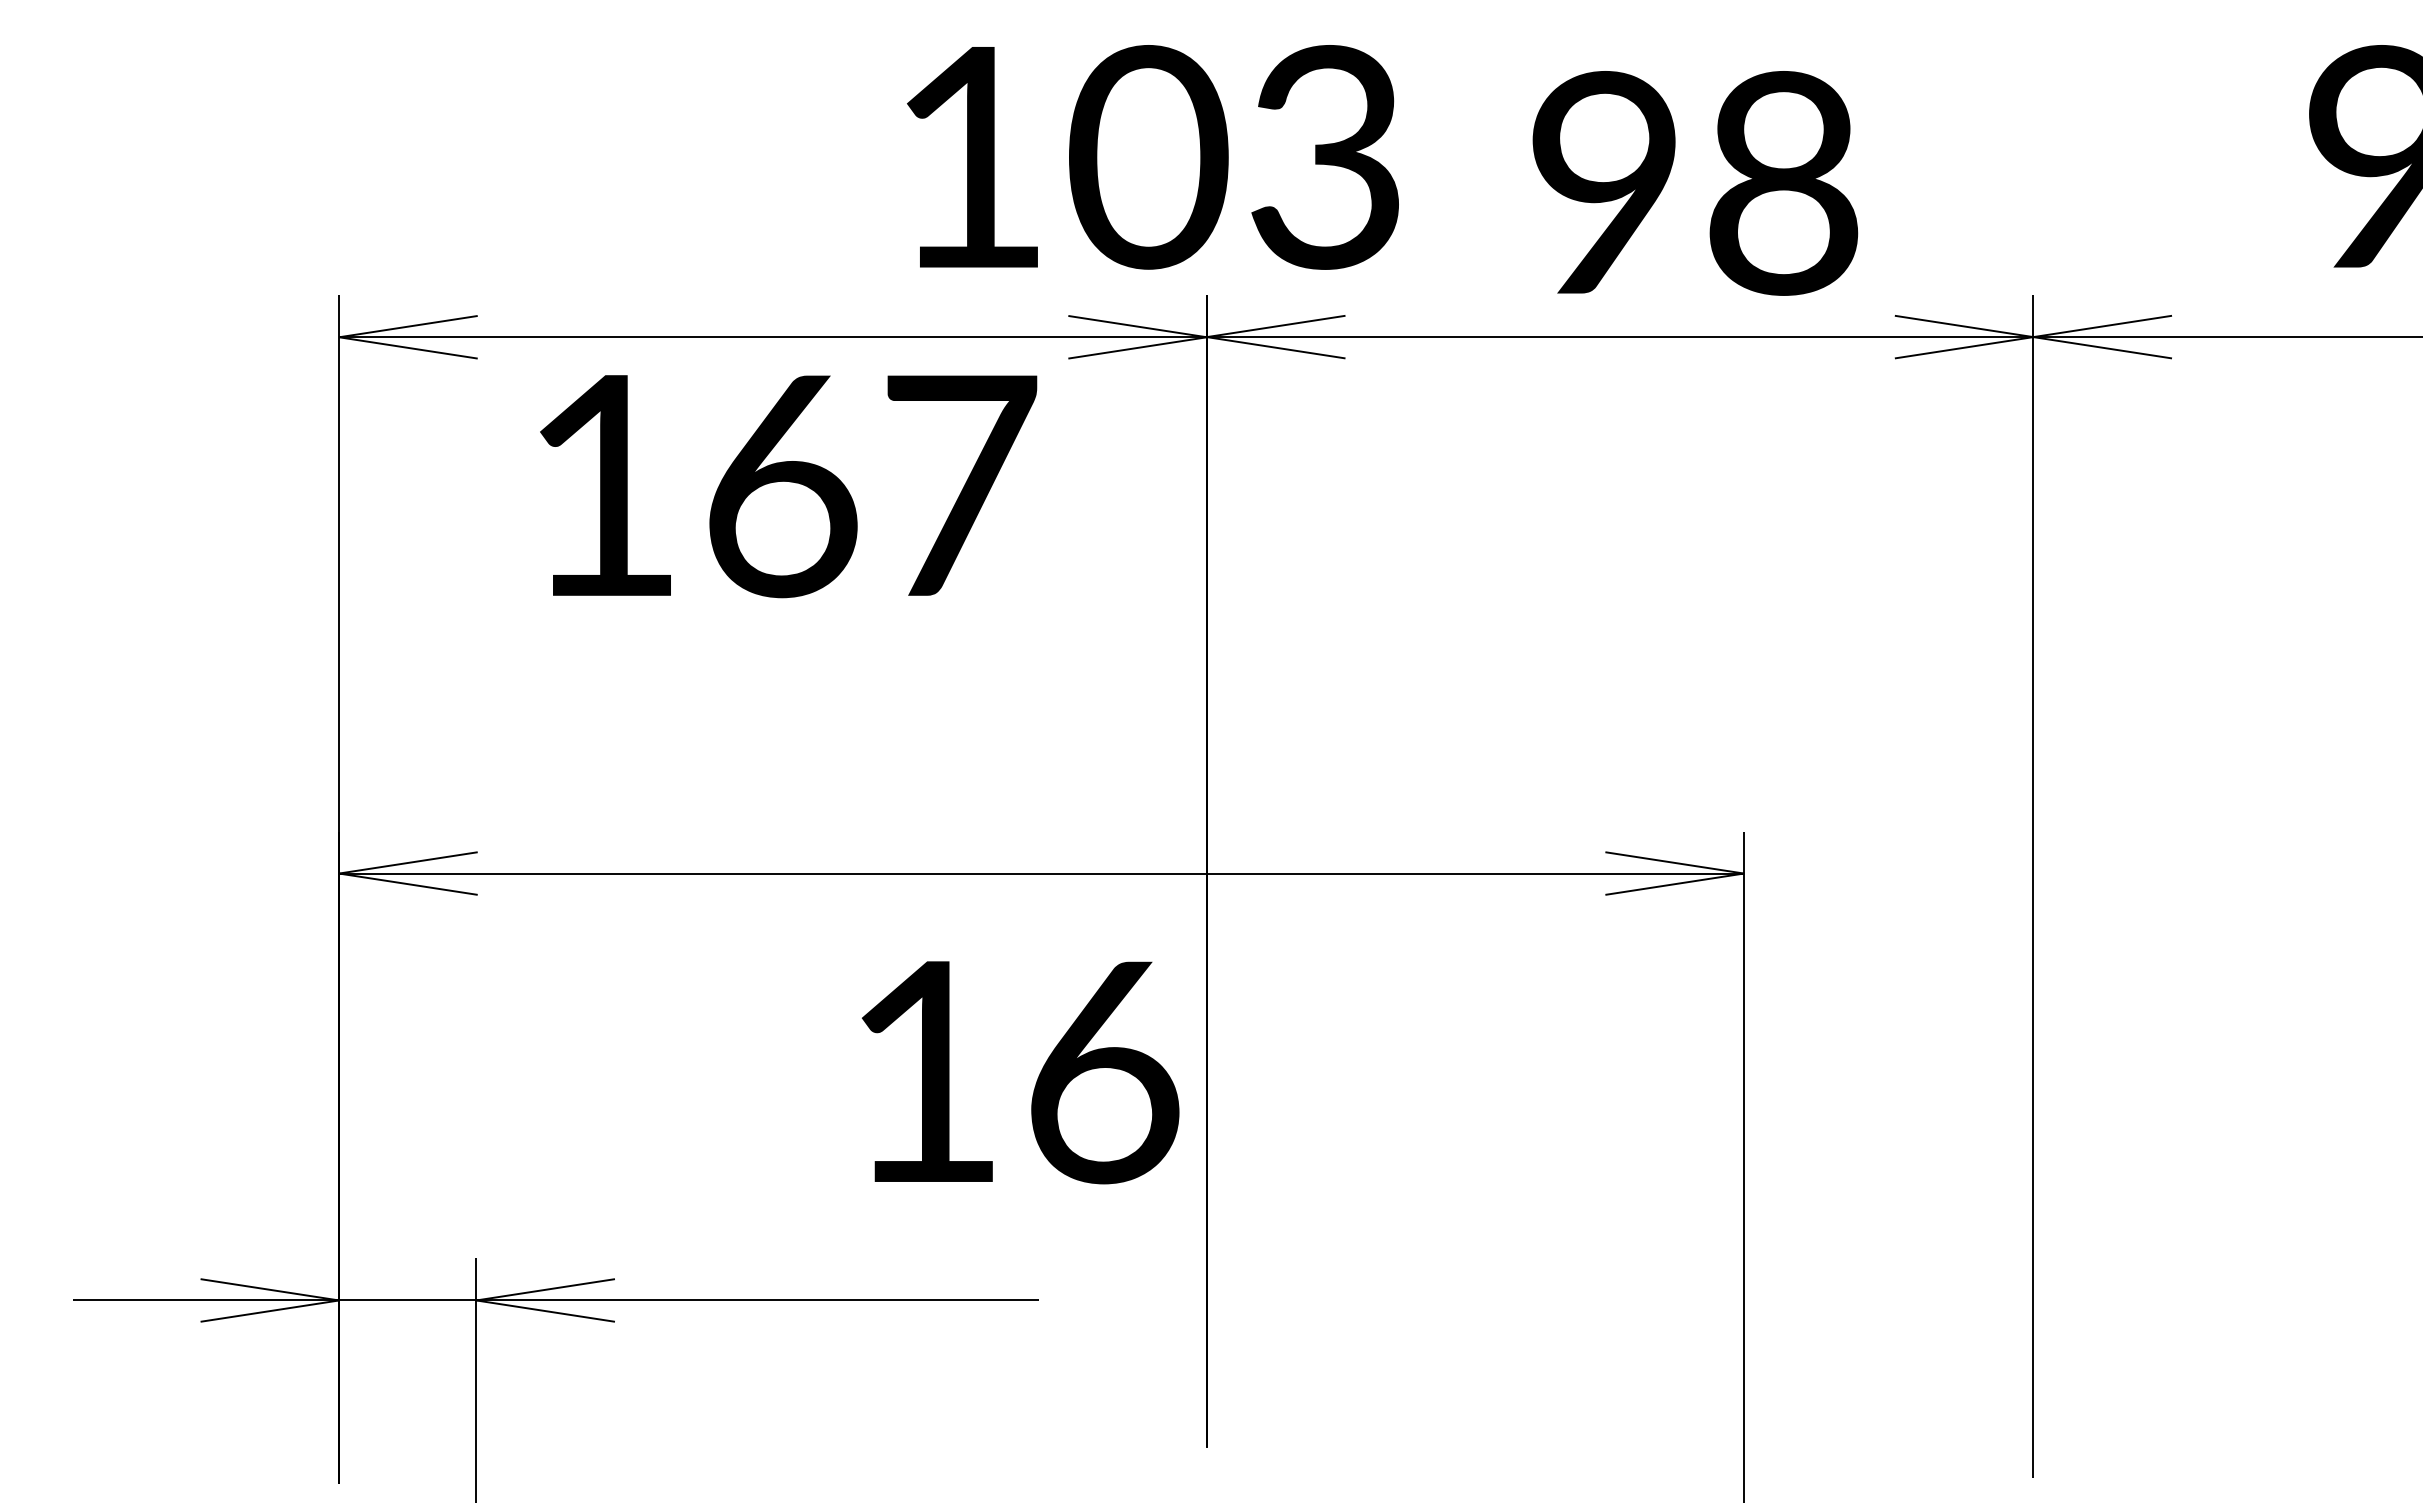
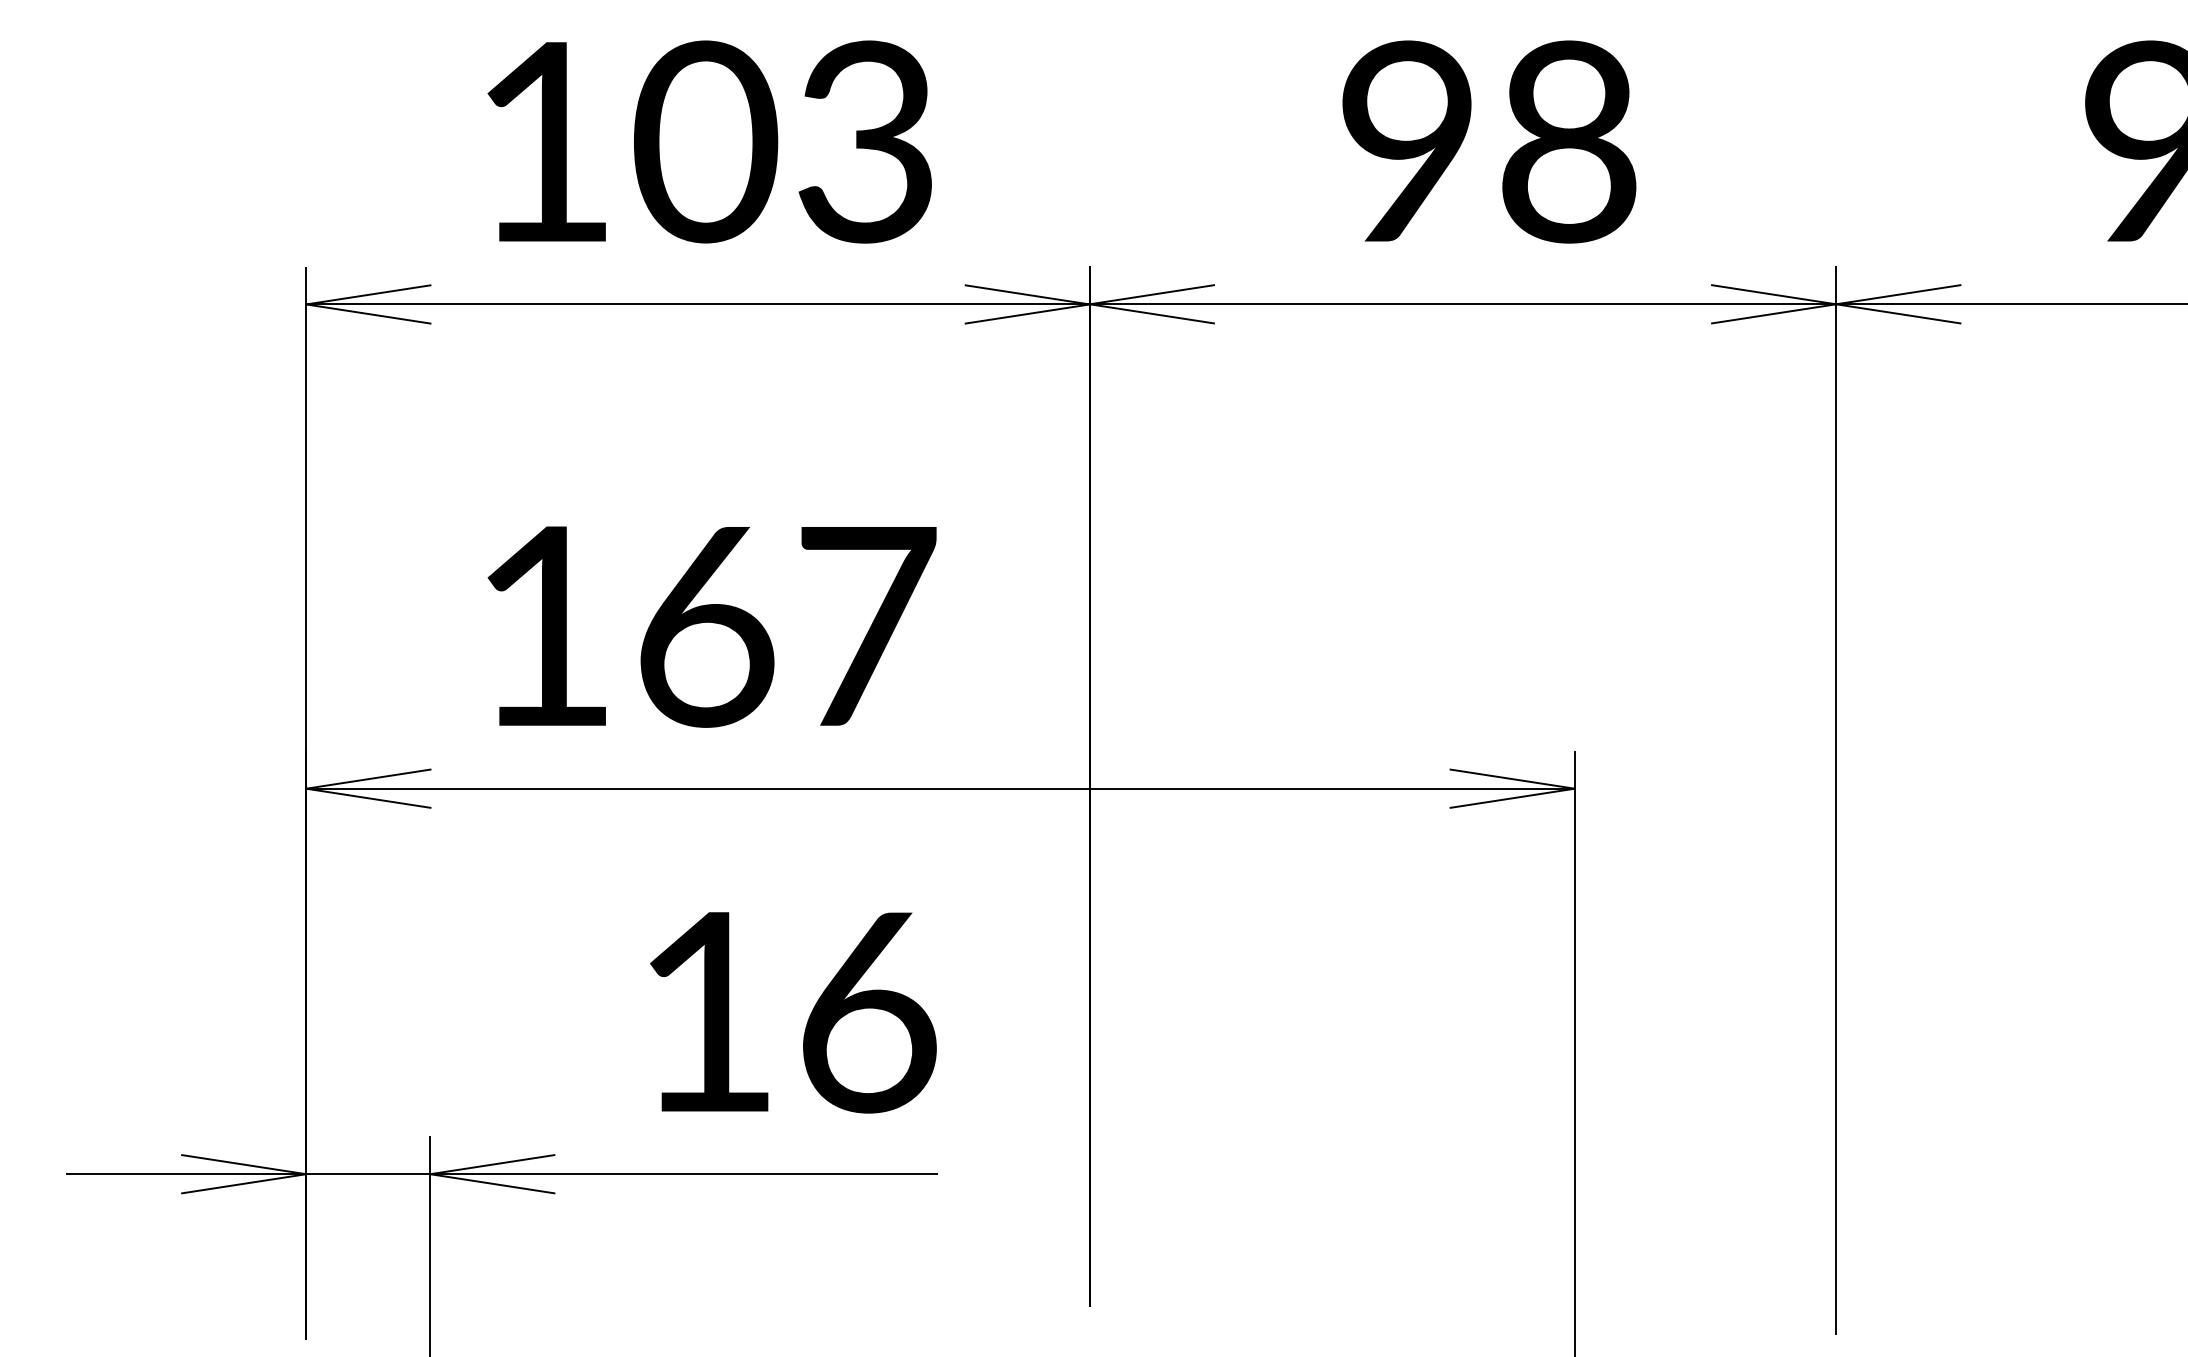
text: (1152, 157) -> (709, 142), moved
text: (1695, 183) -> (1489, 142), moved
text: (788, 486) -> (712, 627), moved
text: (1020, 1072) -> (793, 1012), moved

